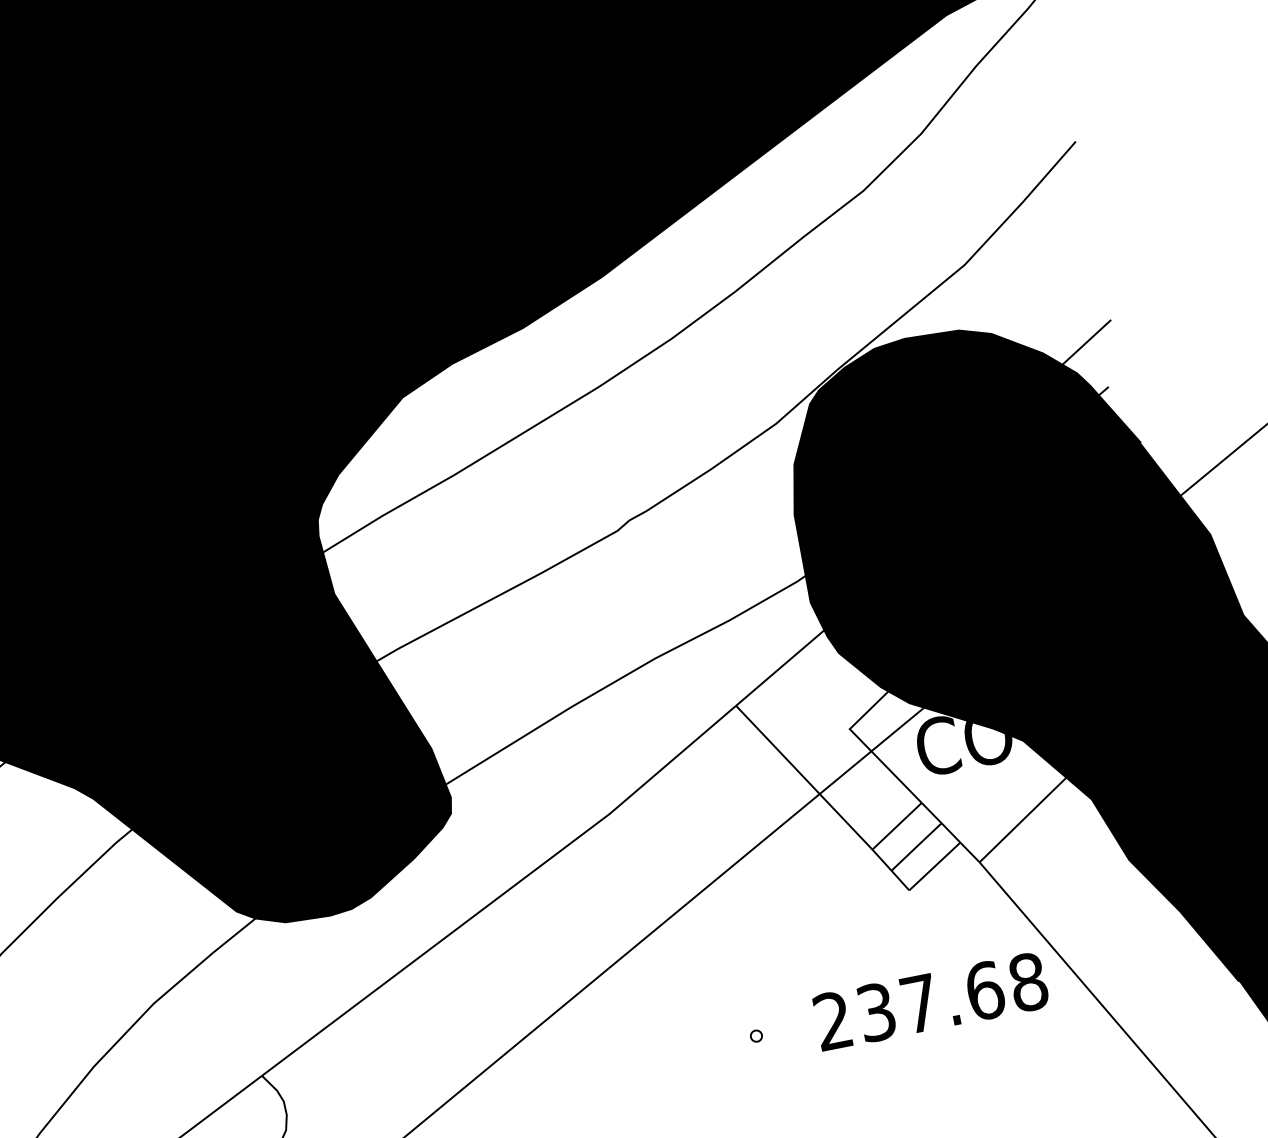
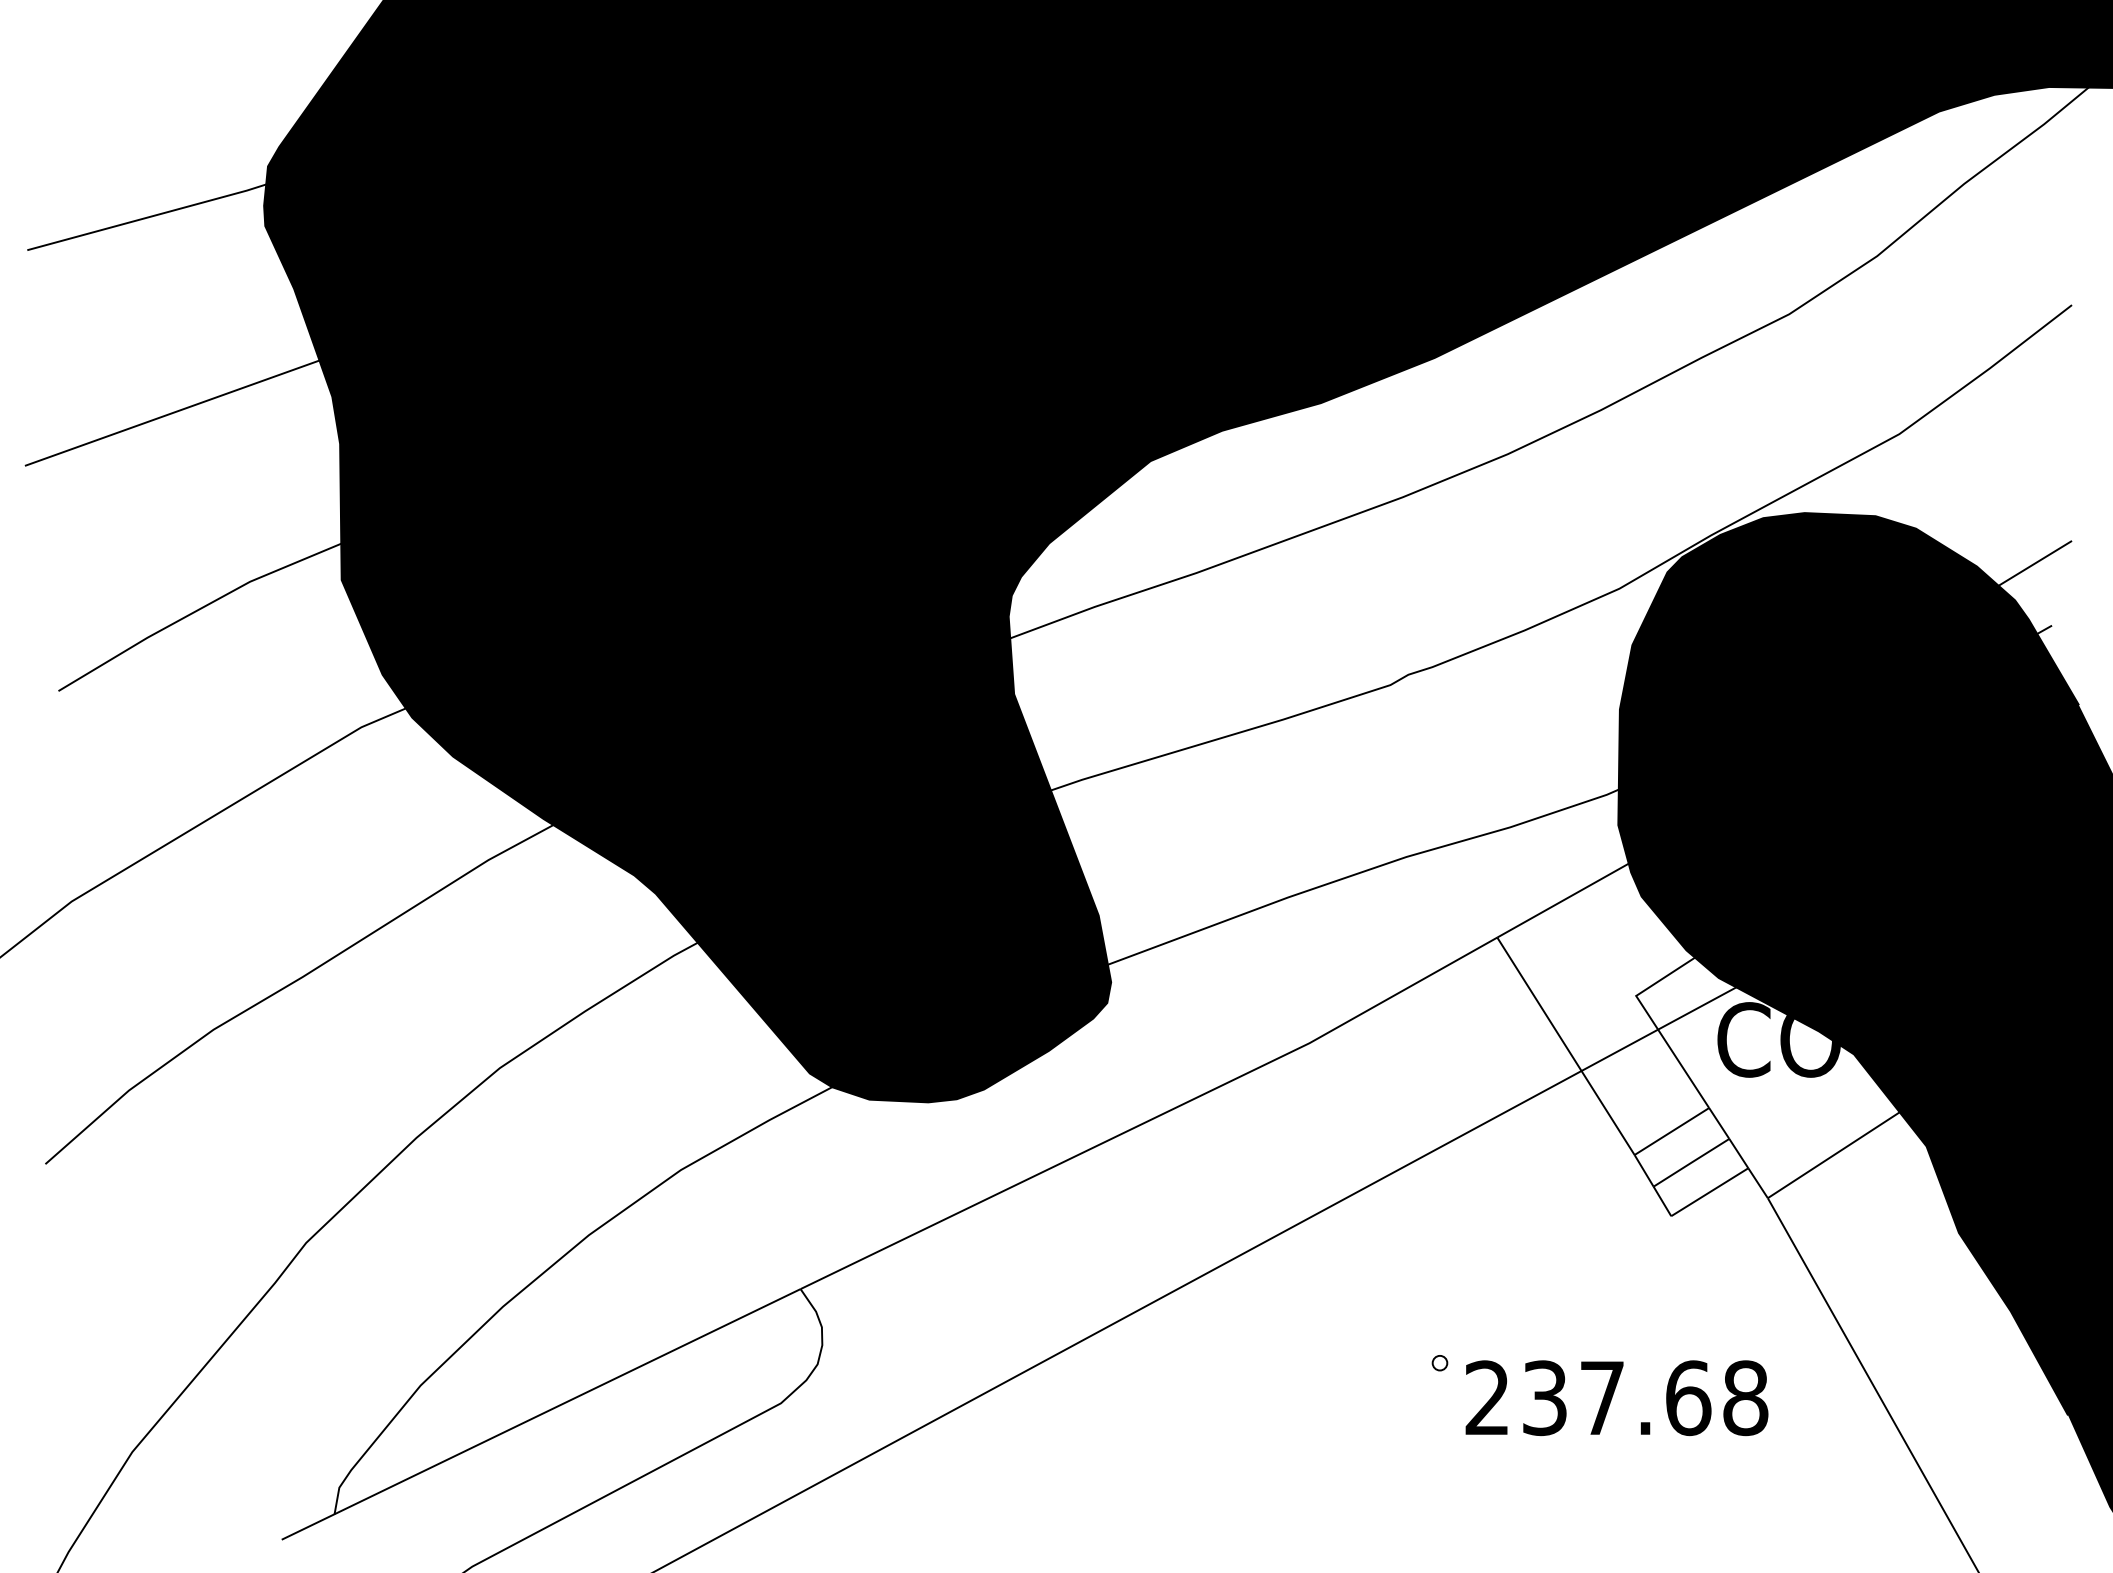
text: (930, 1001) -> (1616, 1398), moved

